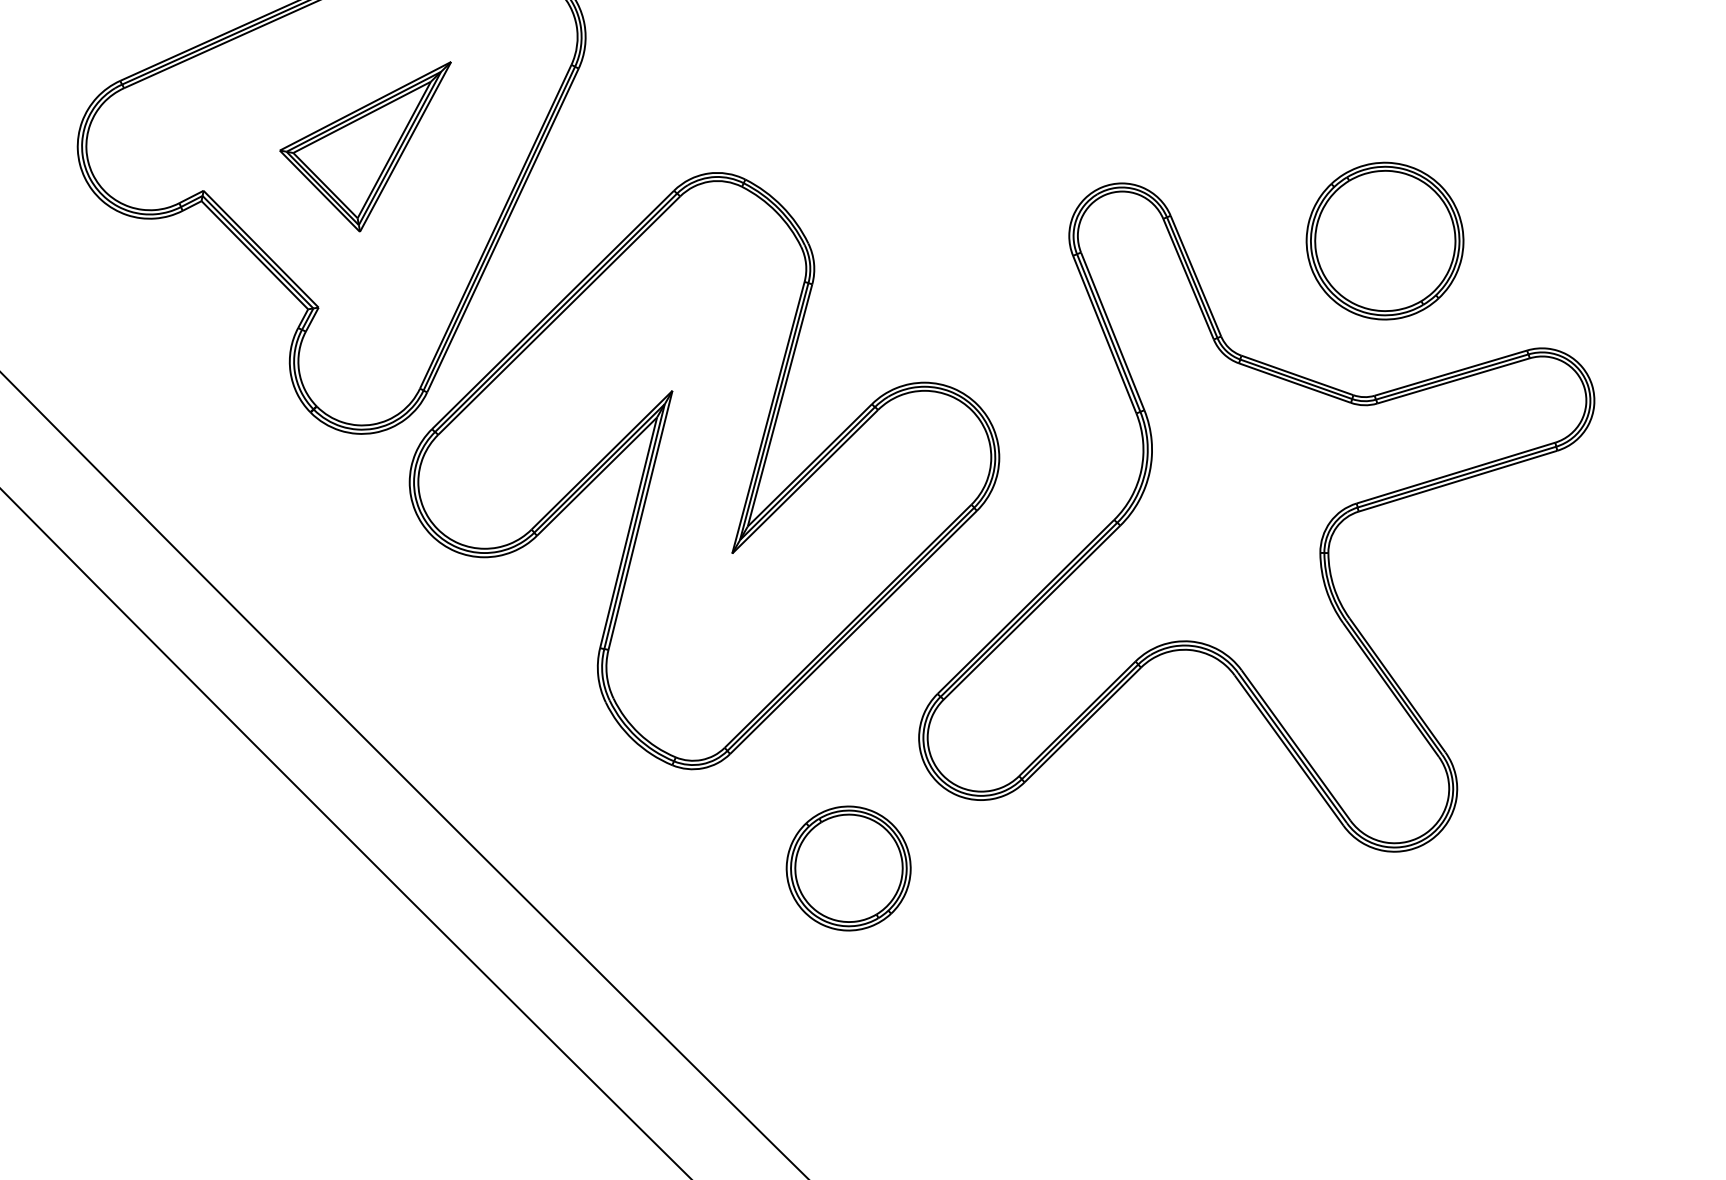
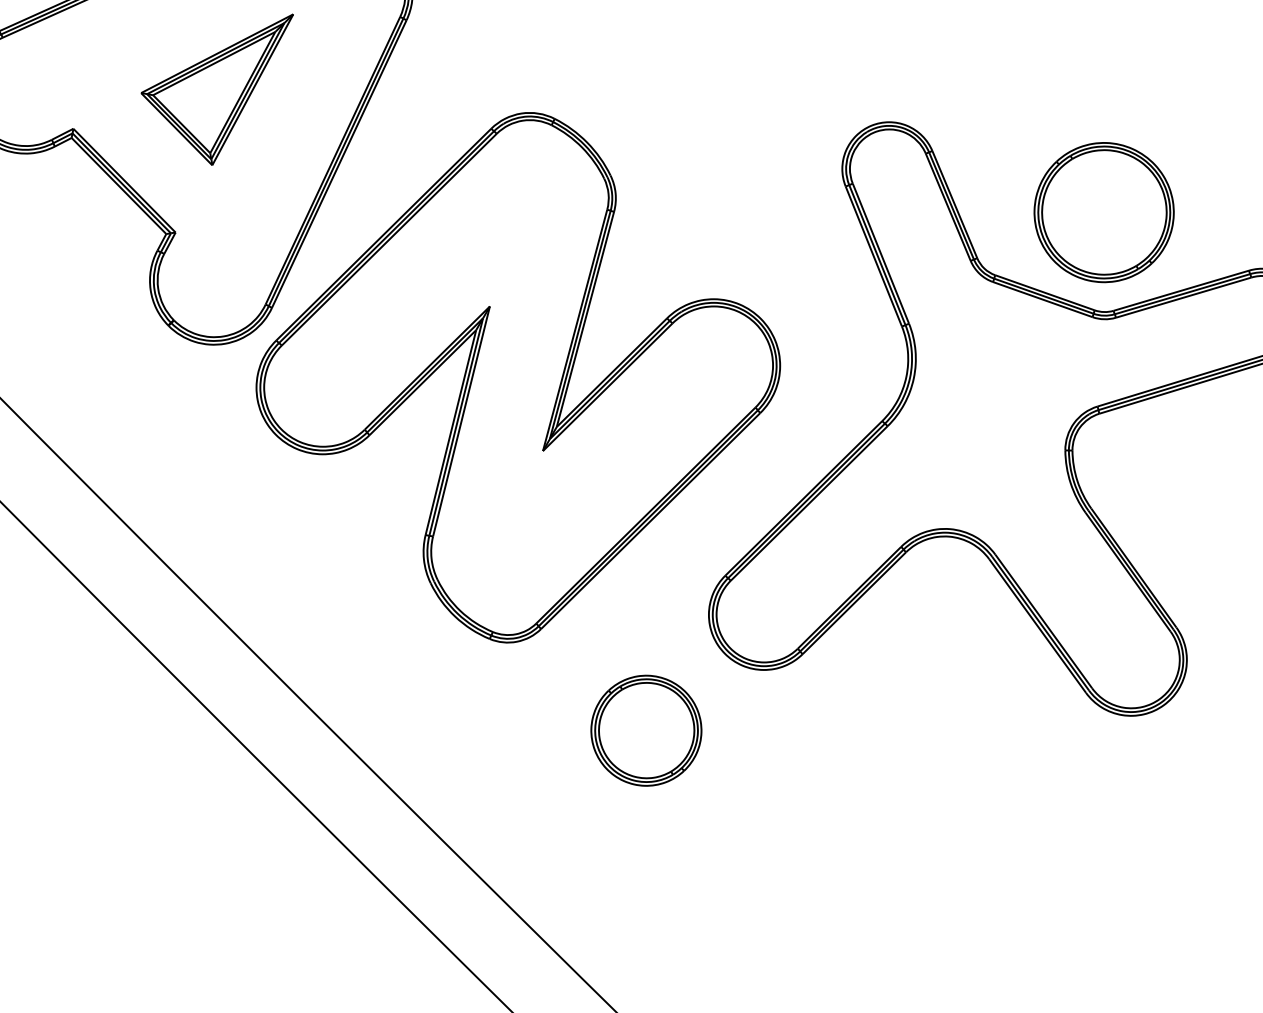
part: (1384, 240) -> (1103, 212), moved

